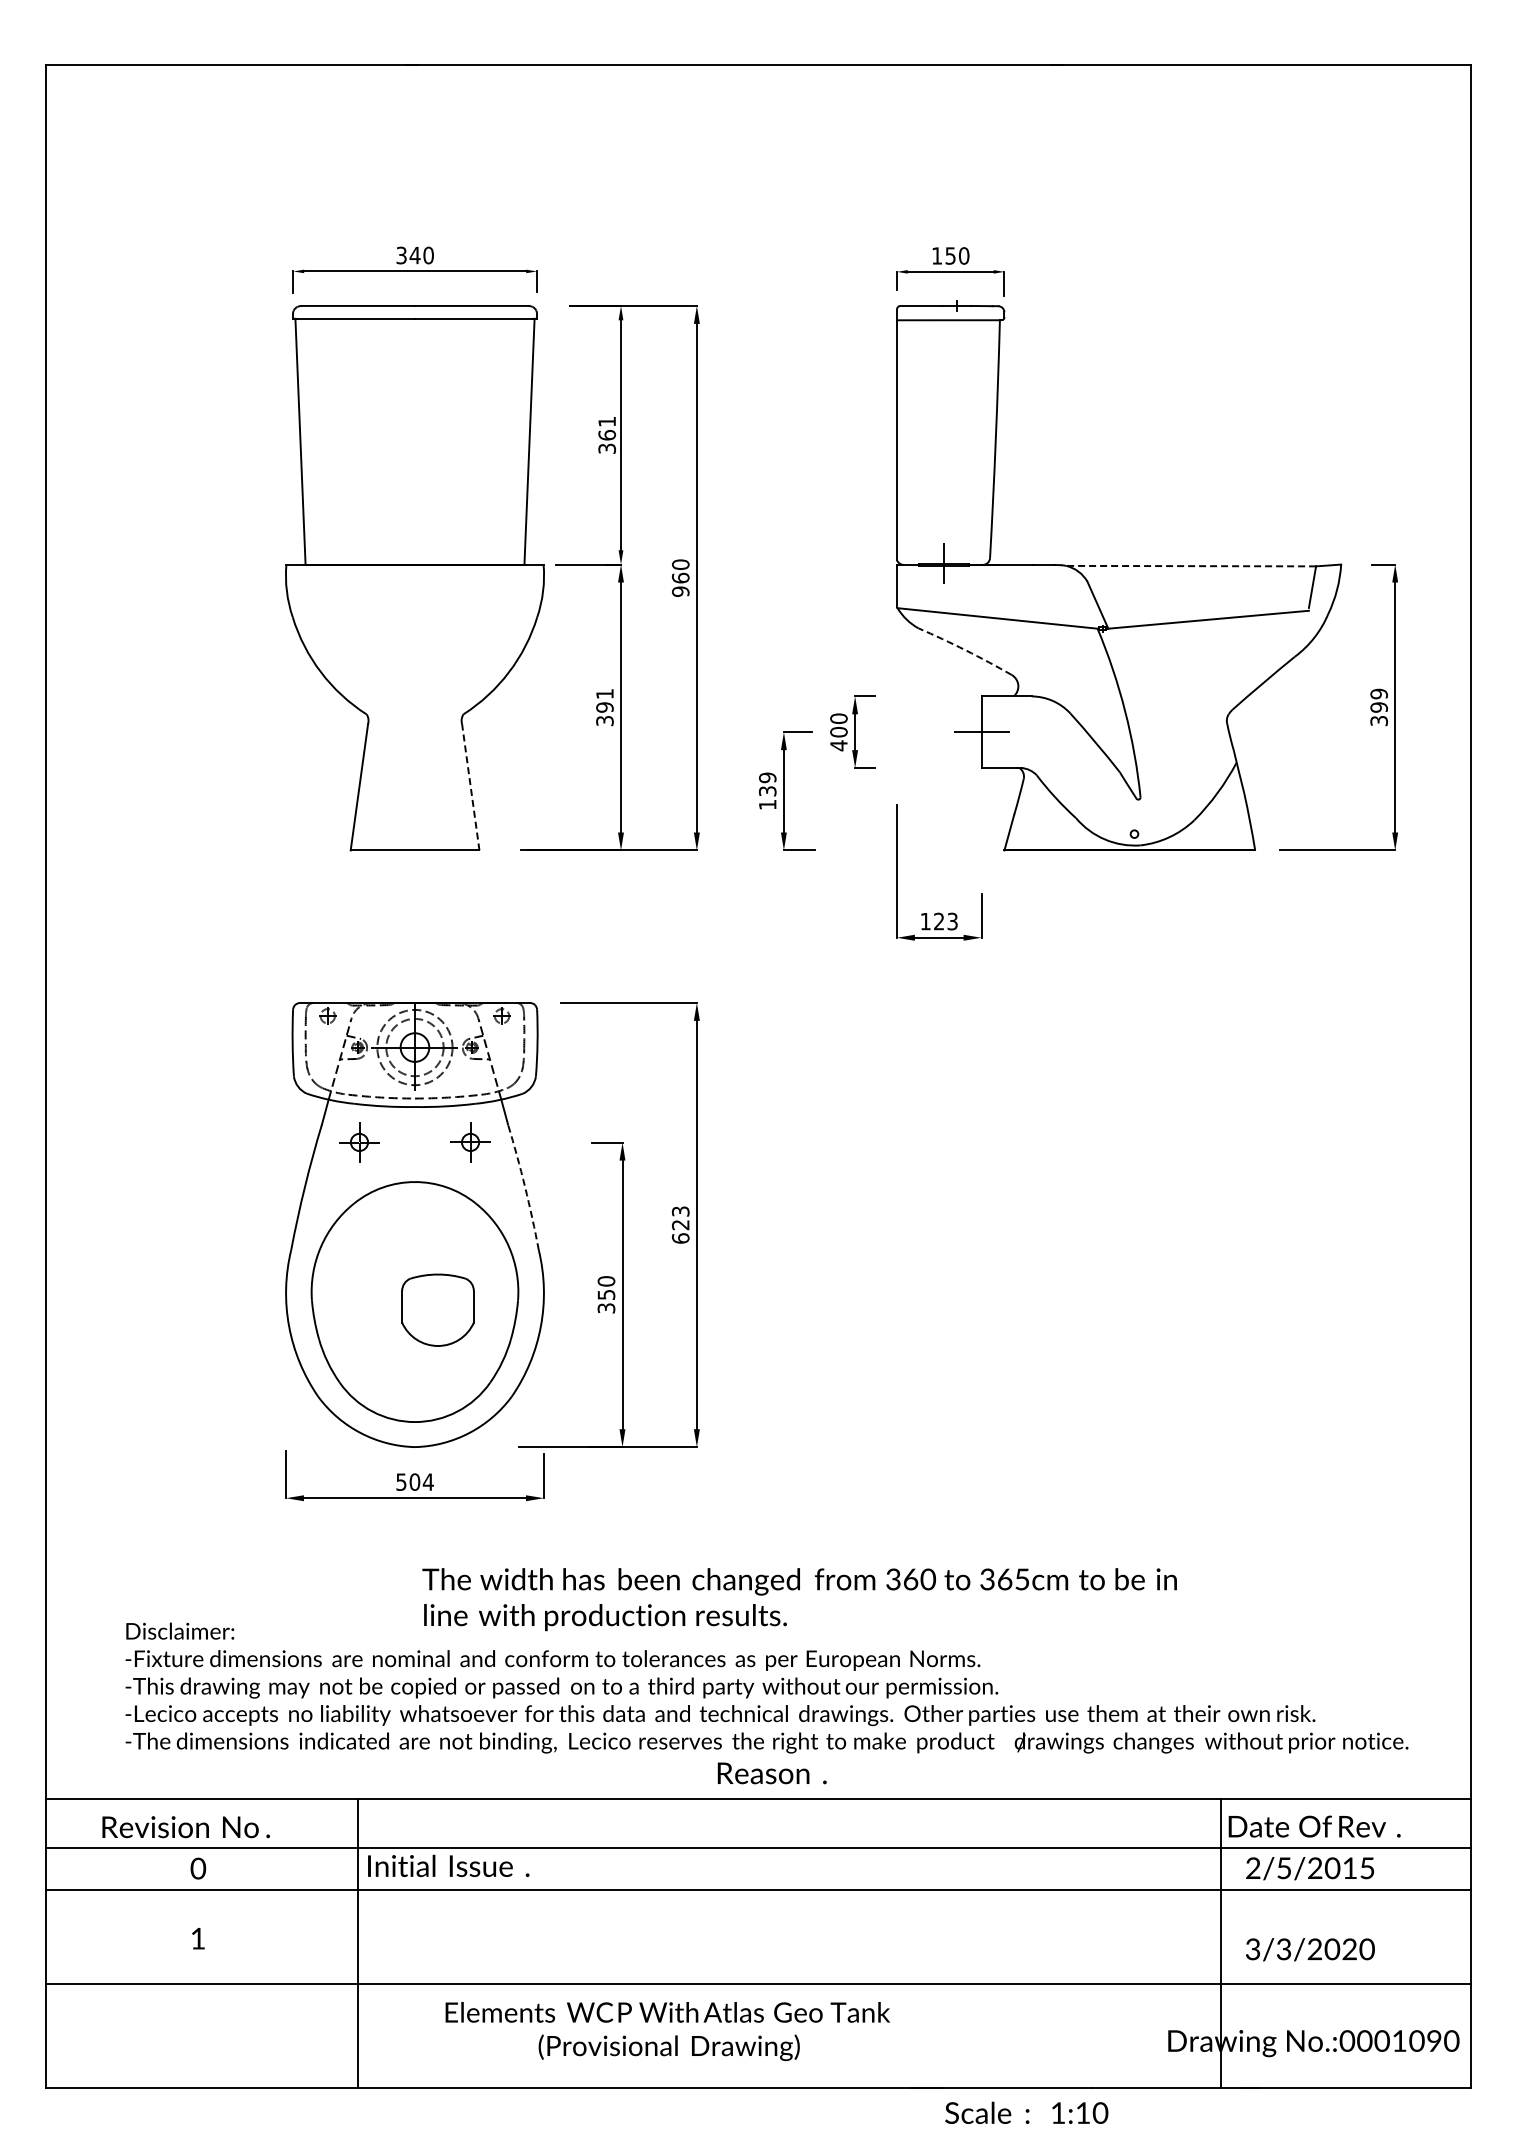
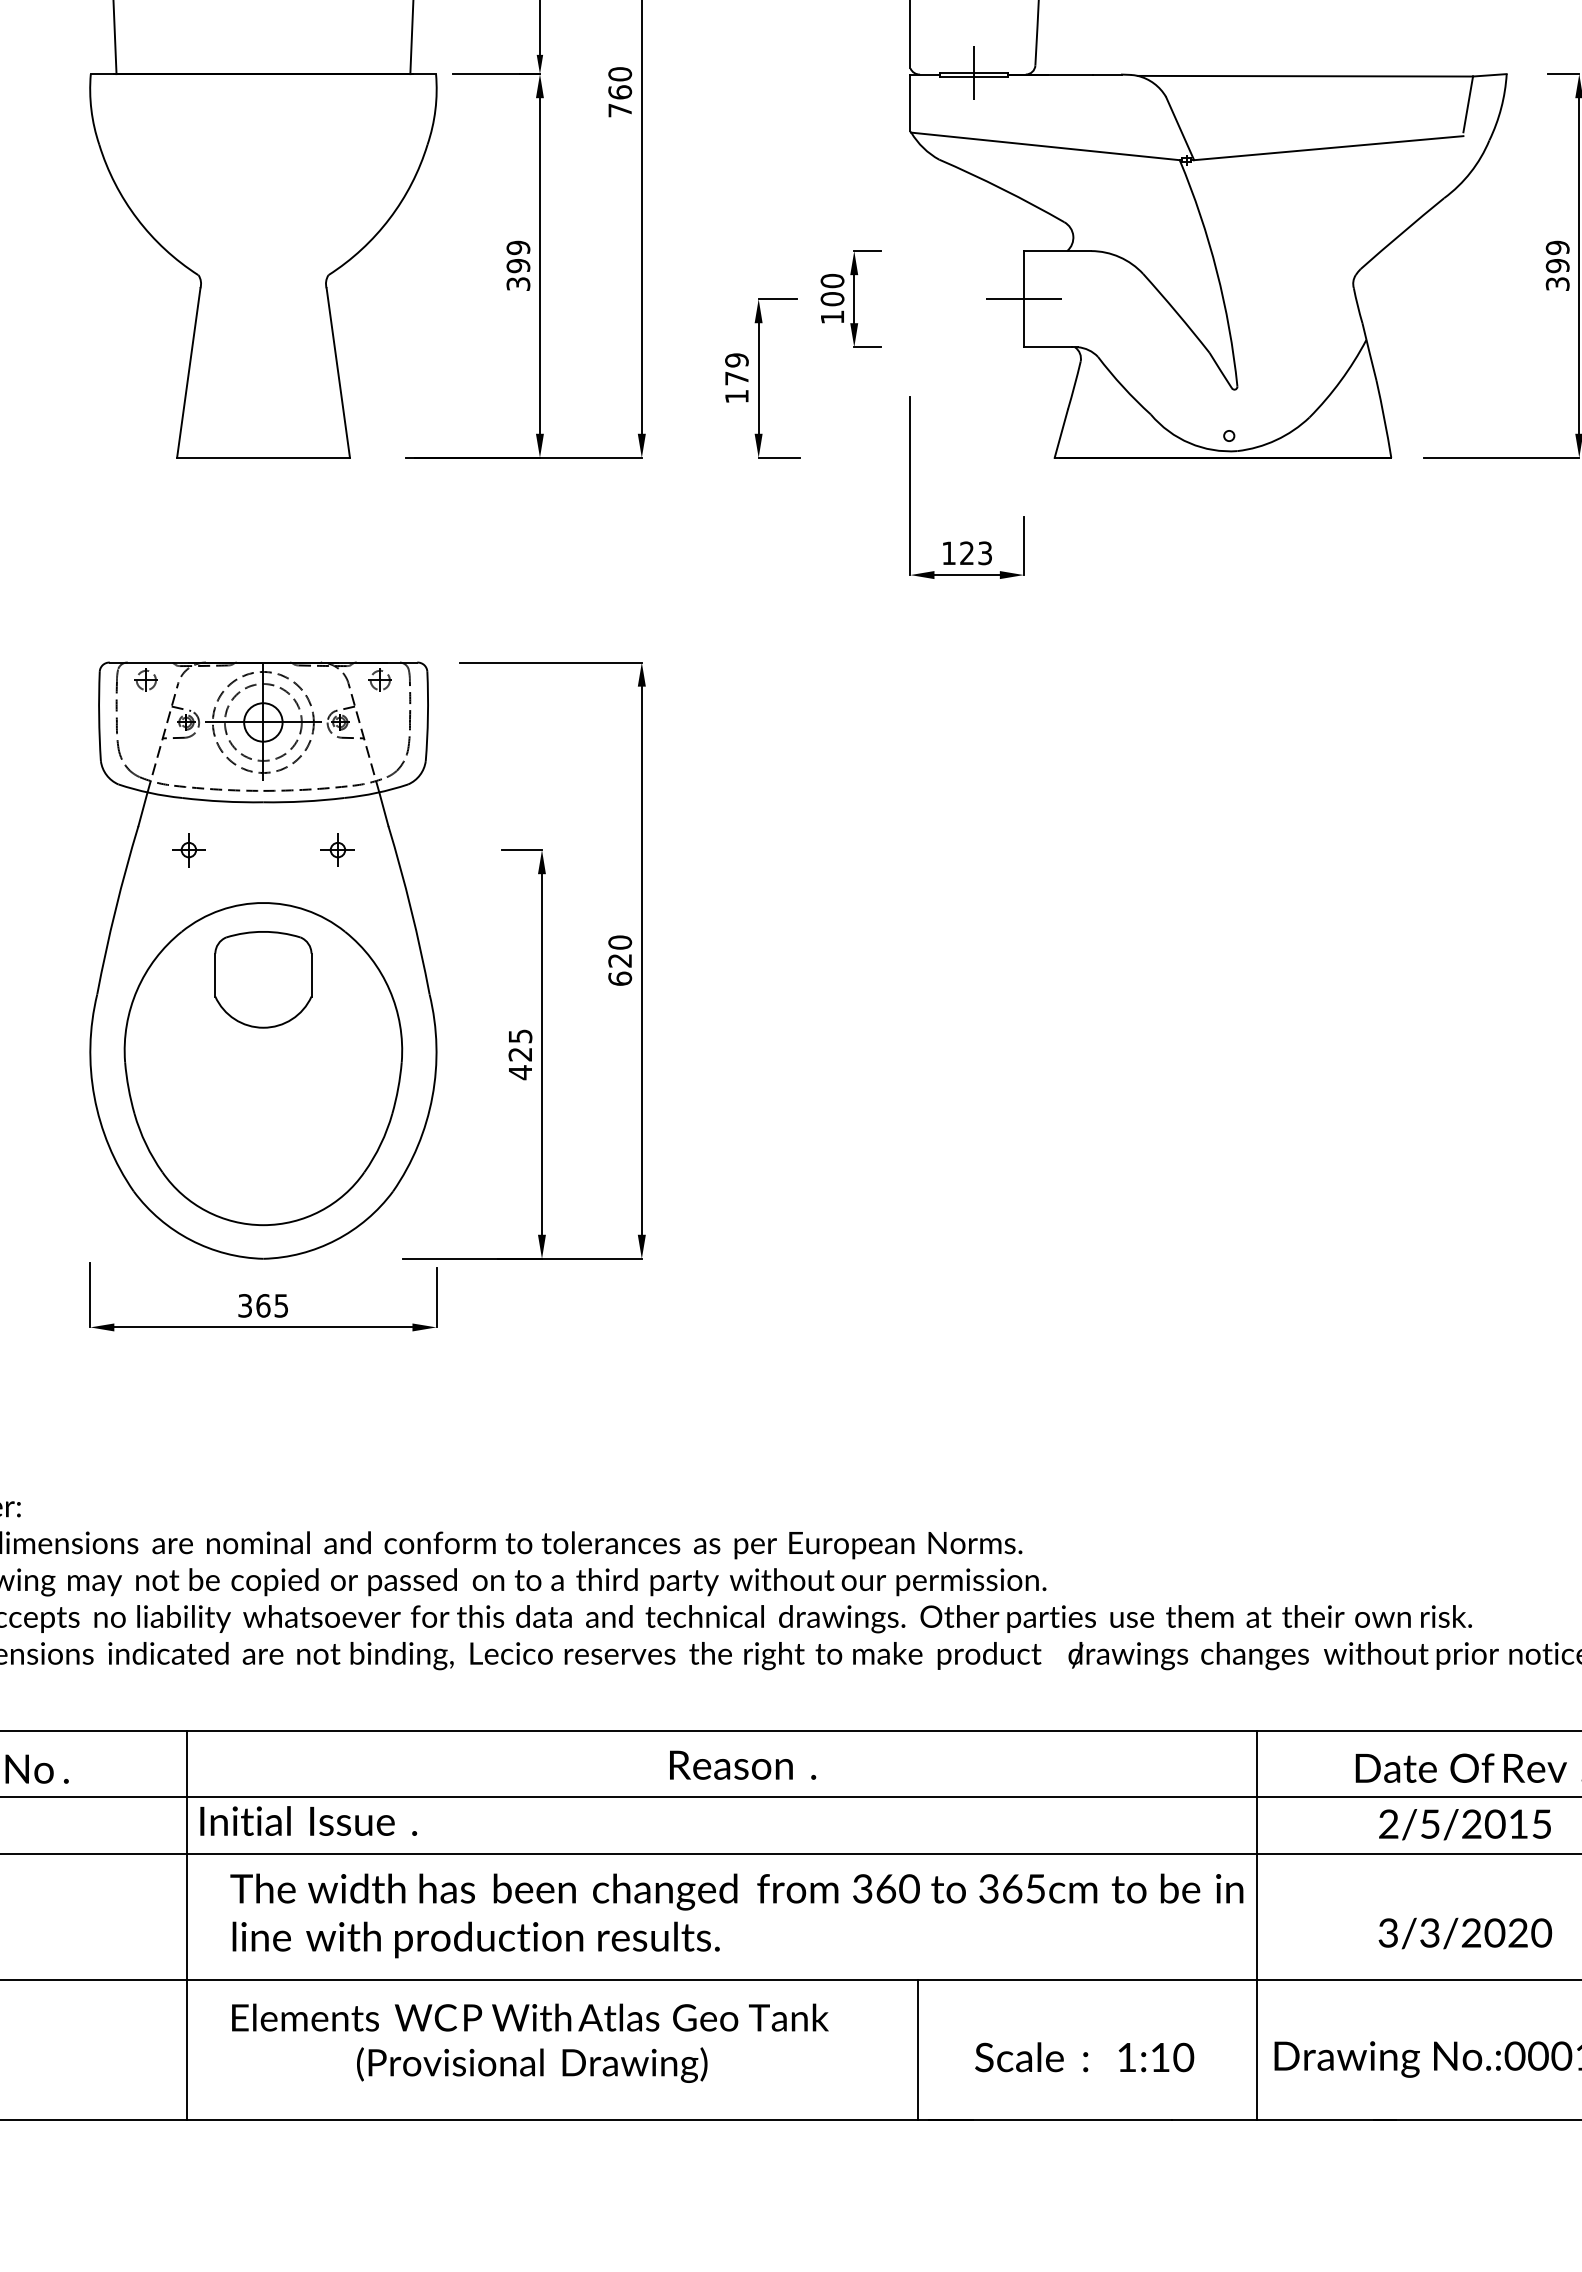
line: (1191, 566) -> (1305, 76), dashed -> solid
text: (680, 591) -> (619, 110), 960 -> 760
arc: (965, 650) -> (1002, 189), dashed -> solid
text: (604, 693) -> (517, 247), 391 -> 399
text: (838, 745) -> (831, 316), 400 -> 100
line: (470, 787) -> (337, 373), dashed -> solid
text: (767, 791) -> (736, 378), 139 -> 179
part: (359, 1142) -> (188, 849), size x0.62
part: (470, 1142) -> (337, 849), size x0.62
arc: (525, 1187) -> (411, 910), dashed -> solid
text: (680, 1211) -> (619, 942), 623 -> 620
text: (606, 1295) -> (520, 1055), 350 -> 425
part: (437, 1309) -> (262, 978), moved
text: (414, 1481) -> (262, 1304), 504 -> 365
text: (799, 1599) -> (736, 1915), moved
text: (771, 1773) -> (741, 1765), moved
line: (1221, 1943) -> (1257, 1925), moved
text: (667, 2031) -> (529, 2043), moved
line: (902, 2036) -> (917, 2050), added
text: (1026, 2112) -> (1084, 2056), moved

